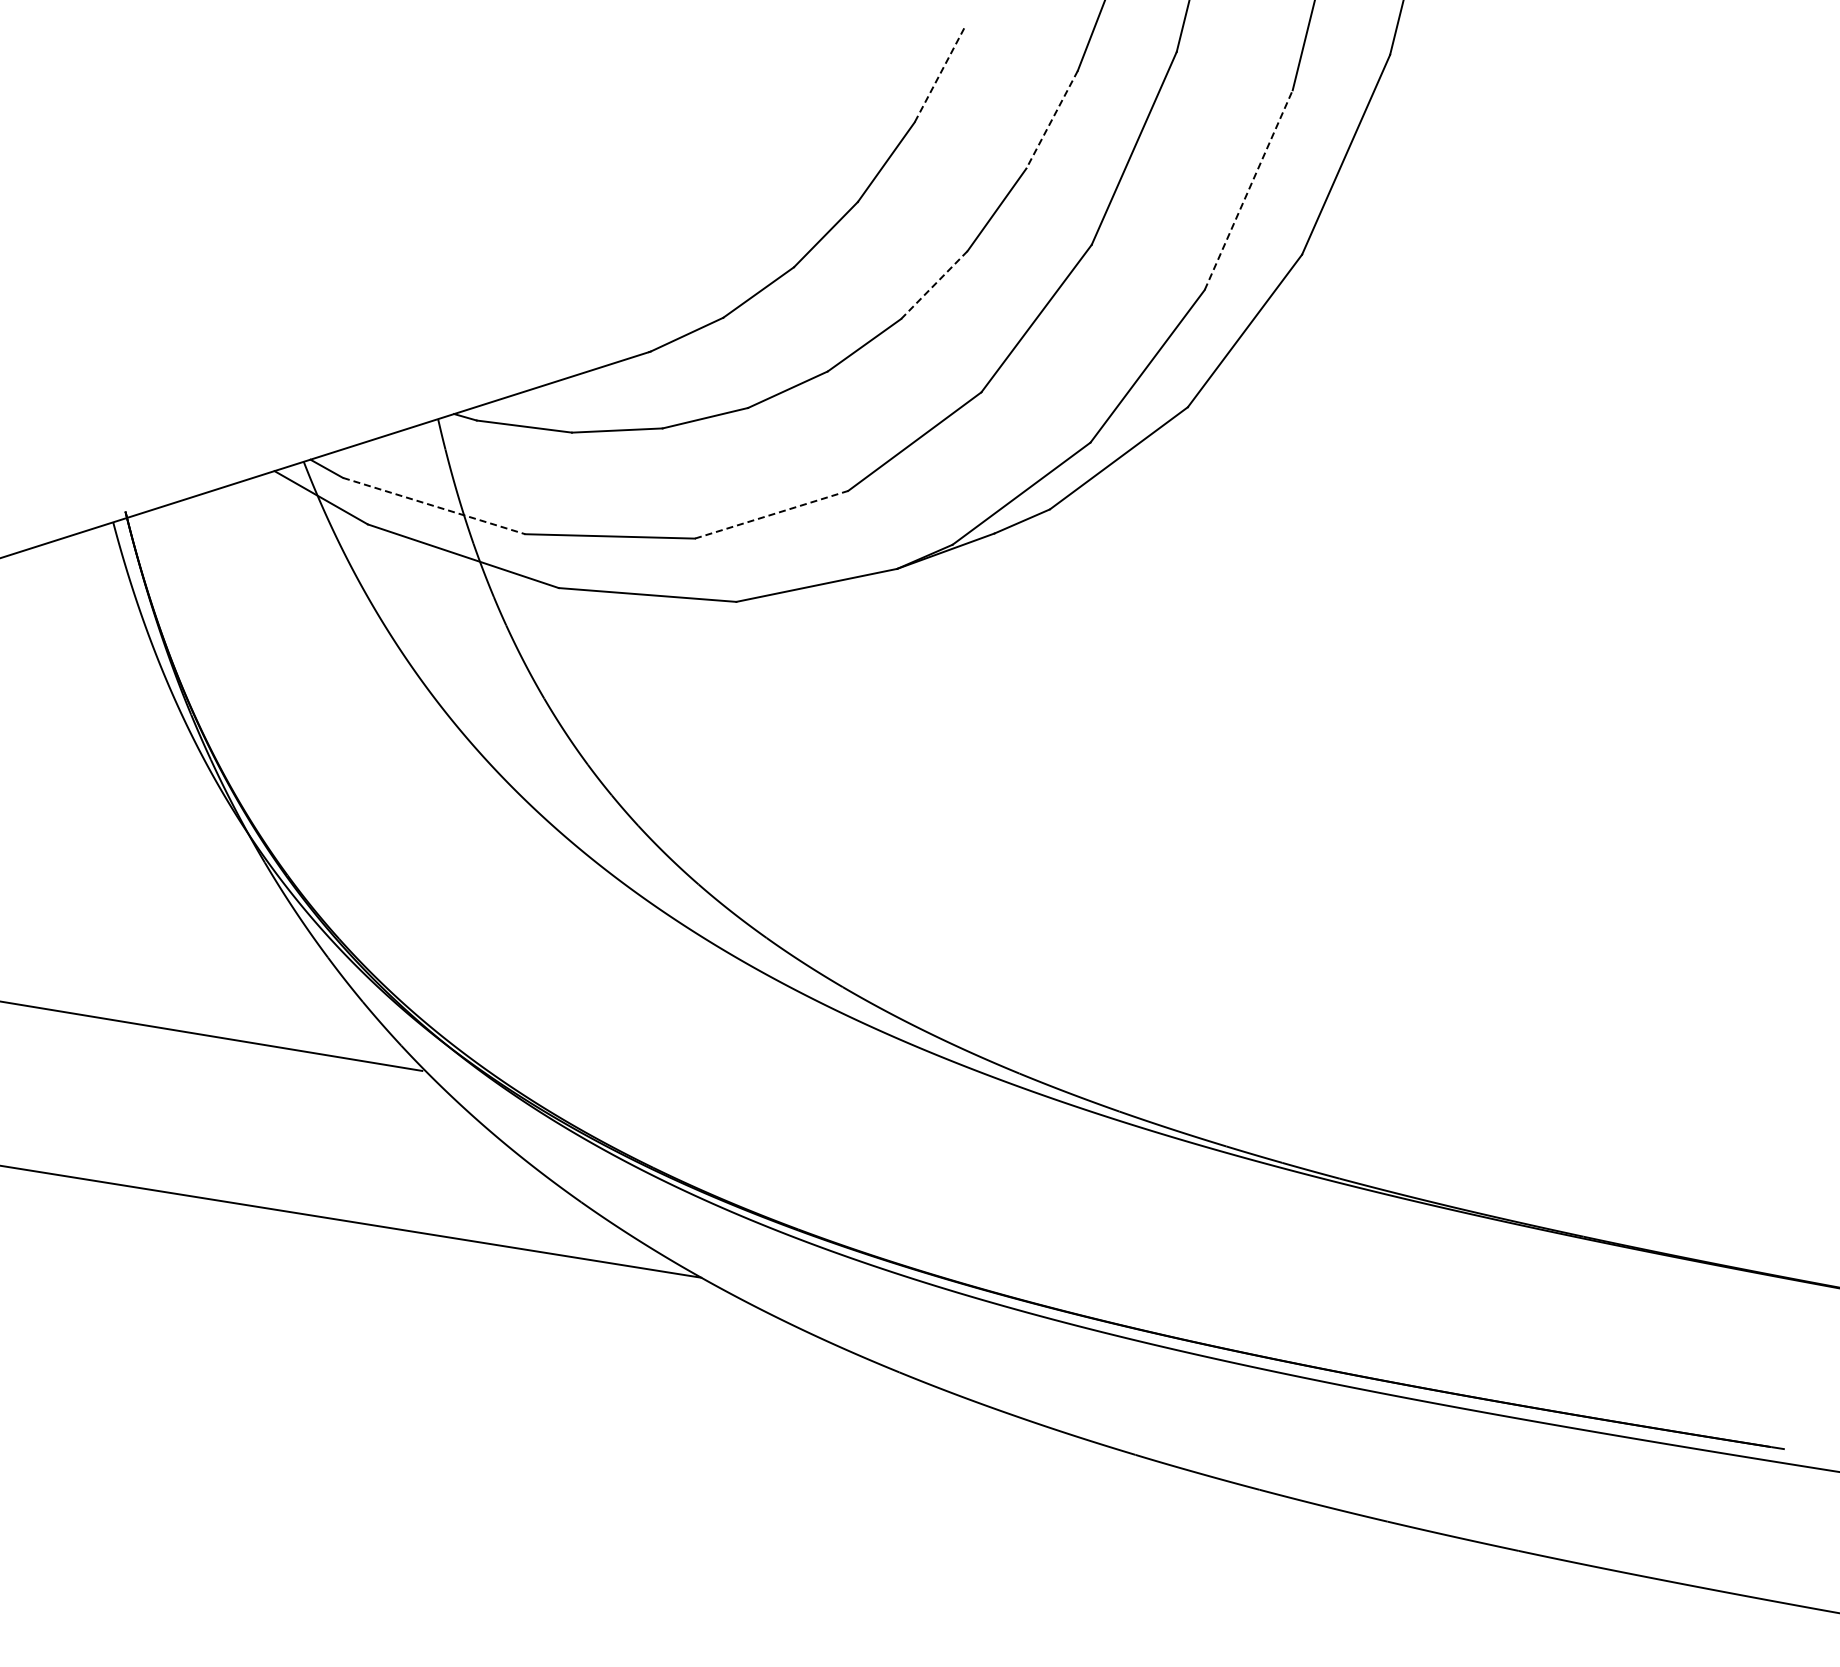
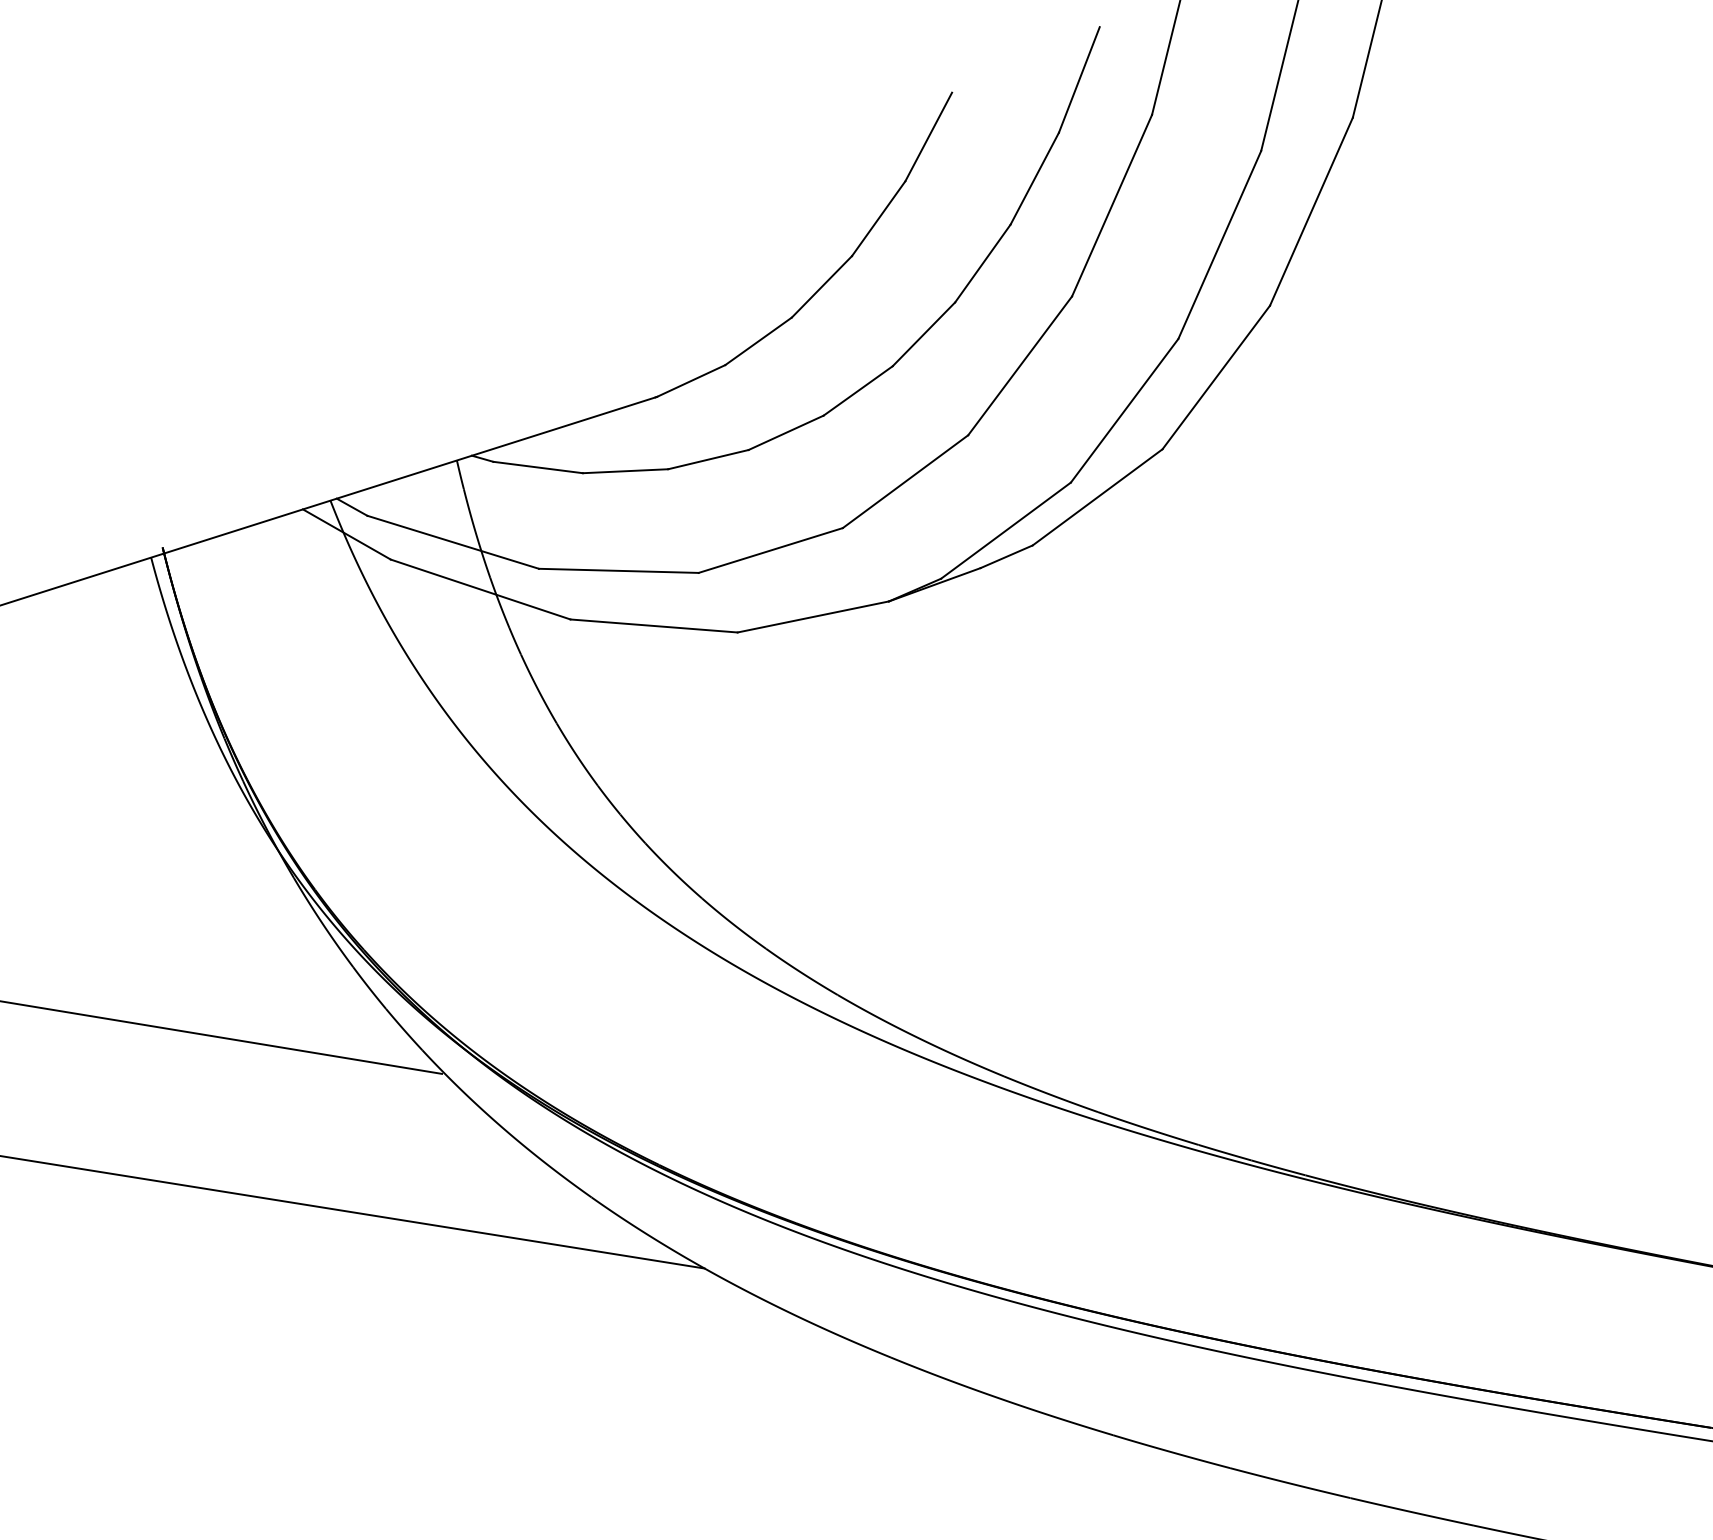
line: (939, 75) -> (928, 137), dashed -> solid
line: (1051, 120) -> (1034, 179), dashed -> solid
line: (1248, 189) -> (1219, 244), dashed -> solid
line: (933, 285) -> (923, 334), dashed -> solid
line: (434, 506) -> (453, 542), dashed -> solid
line: (772, 514) -> (771, 550), dashed -> solid

